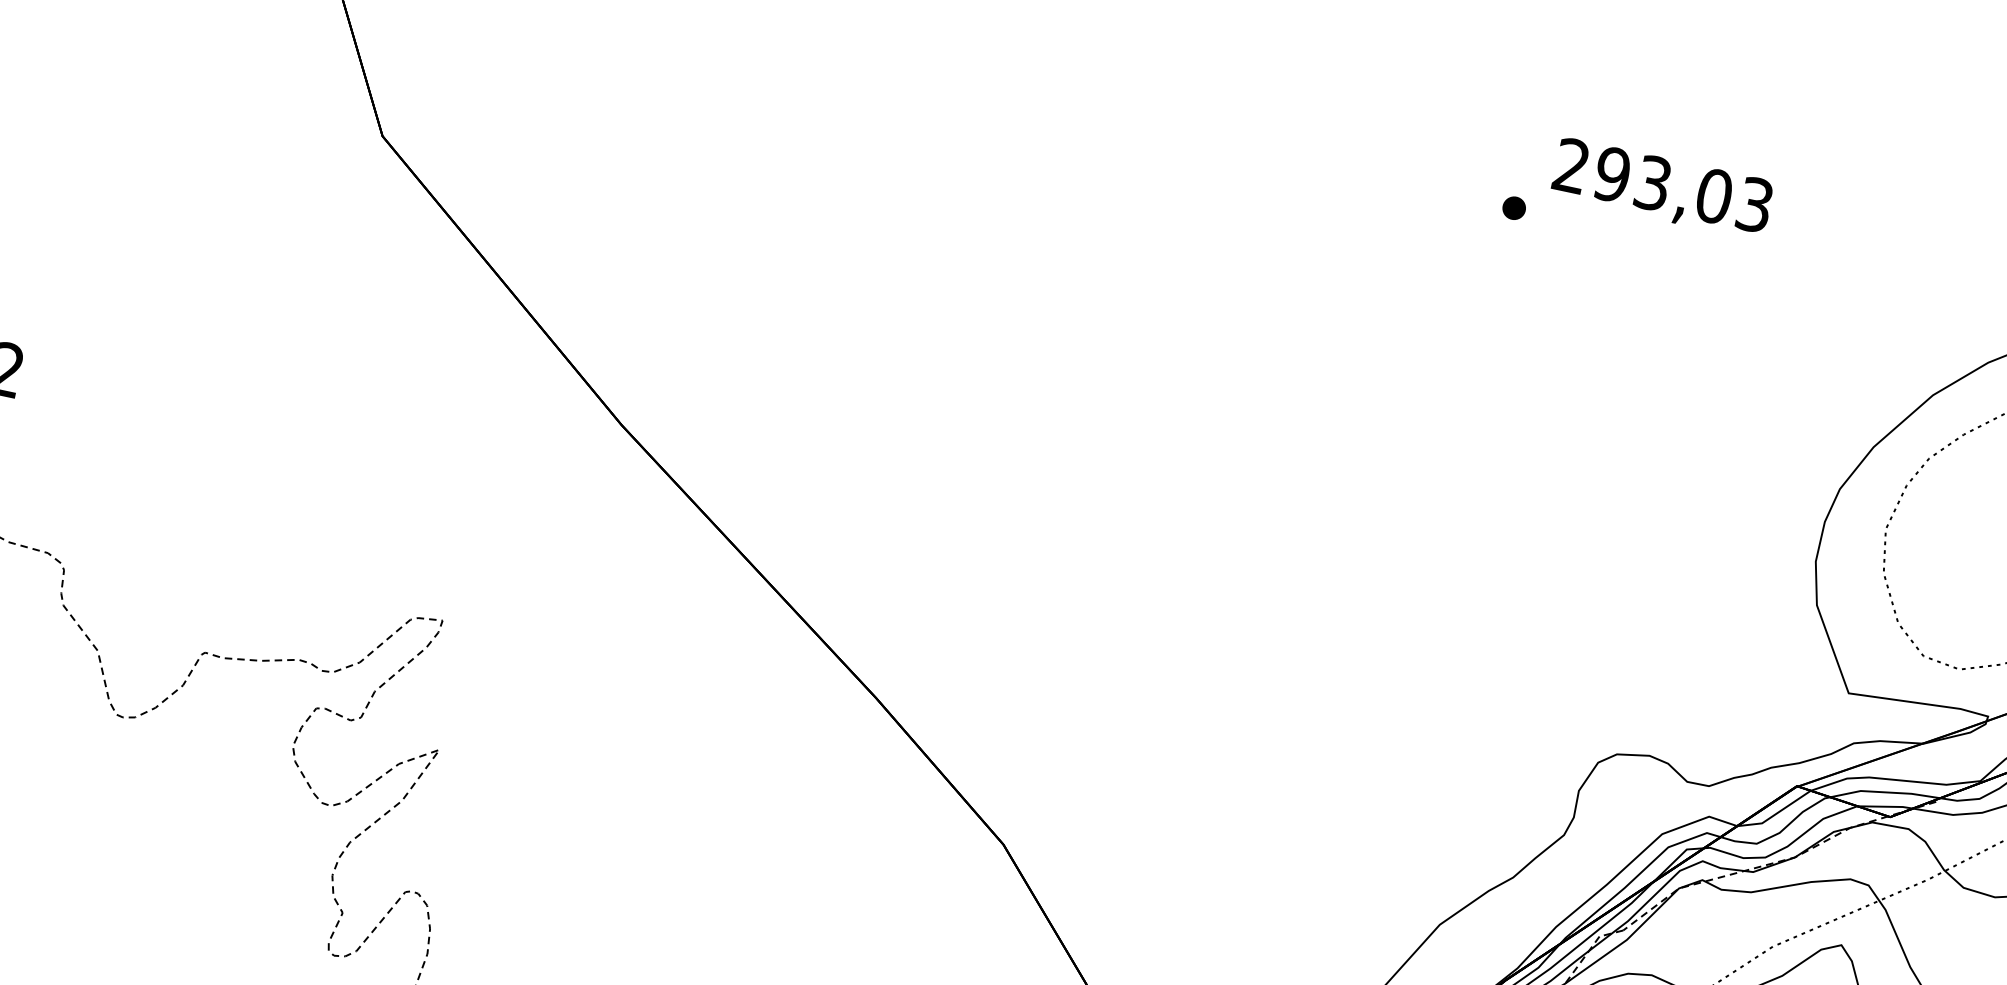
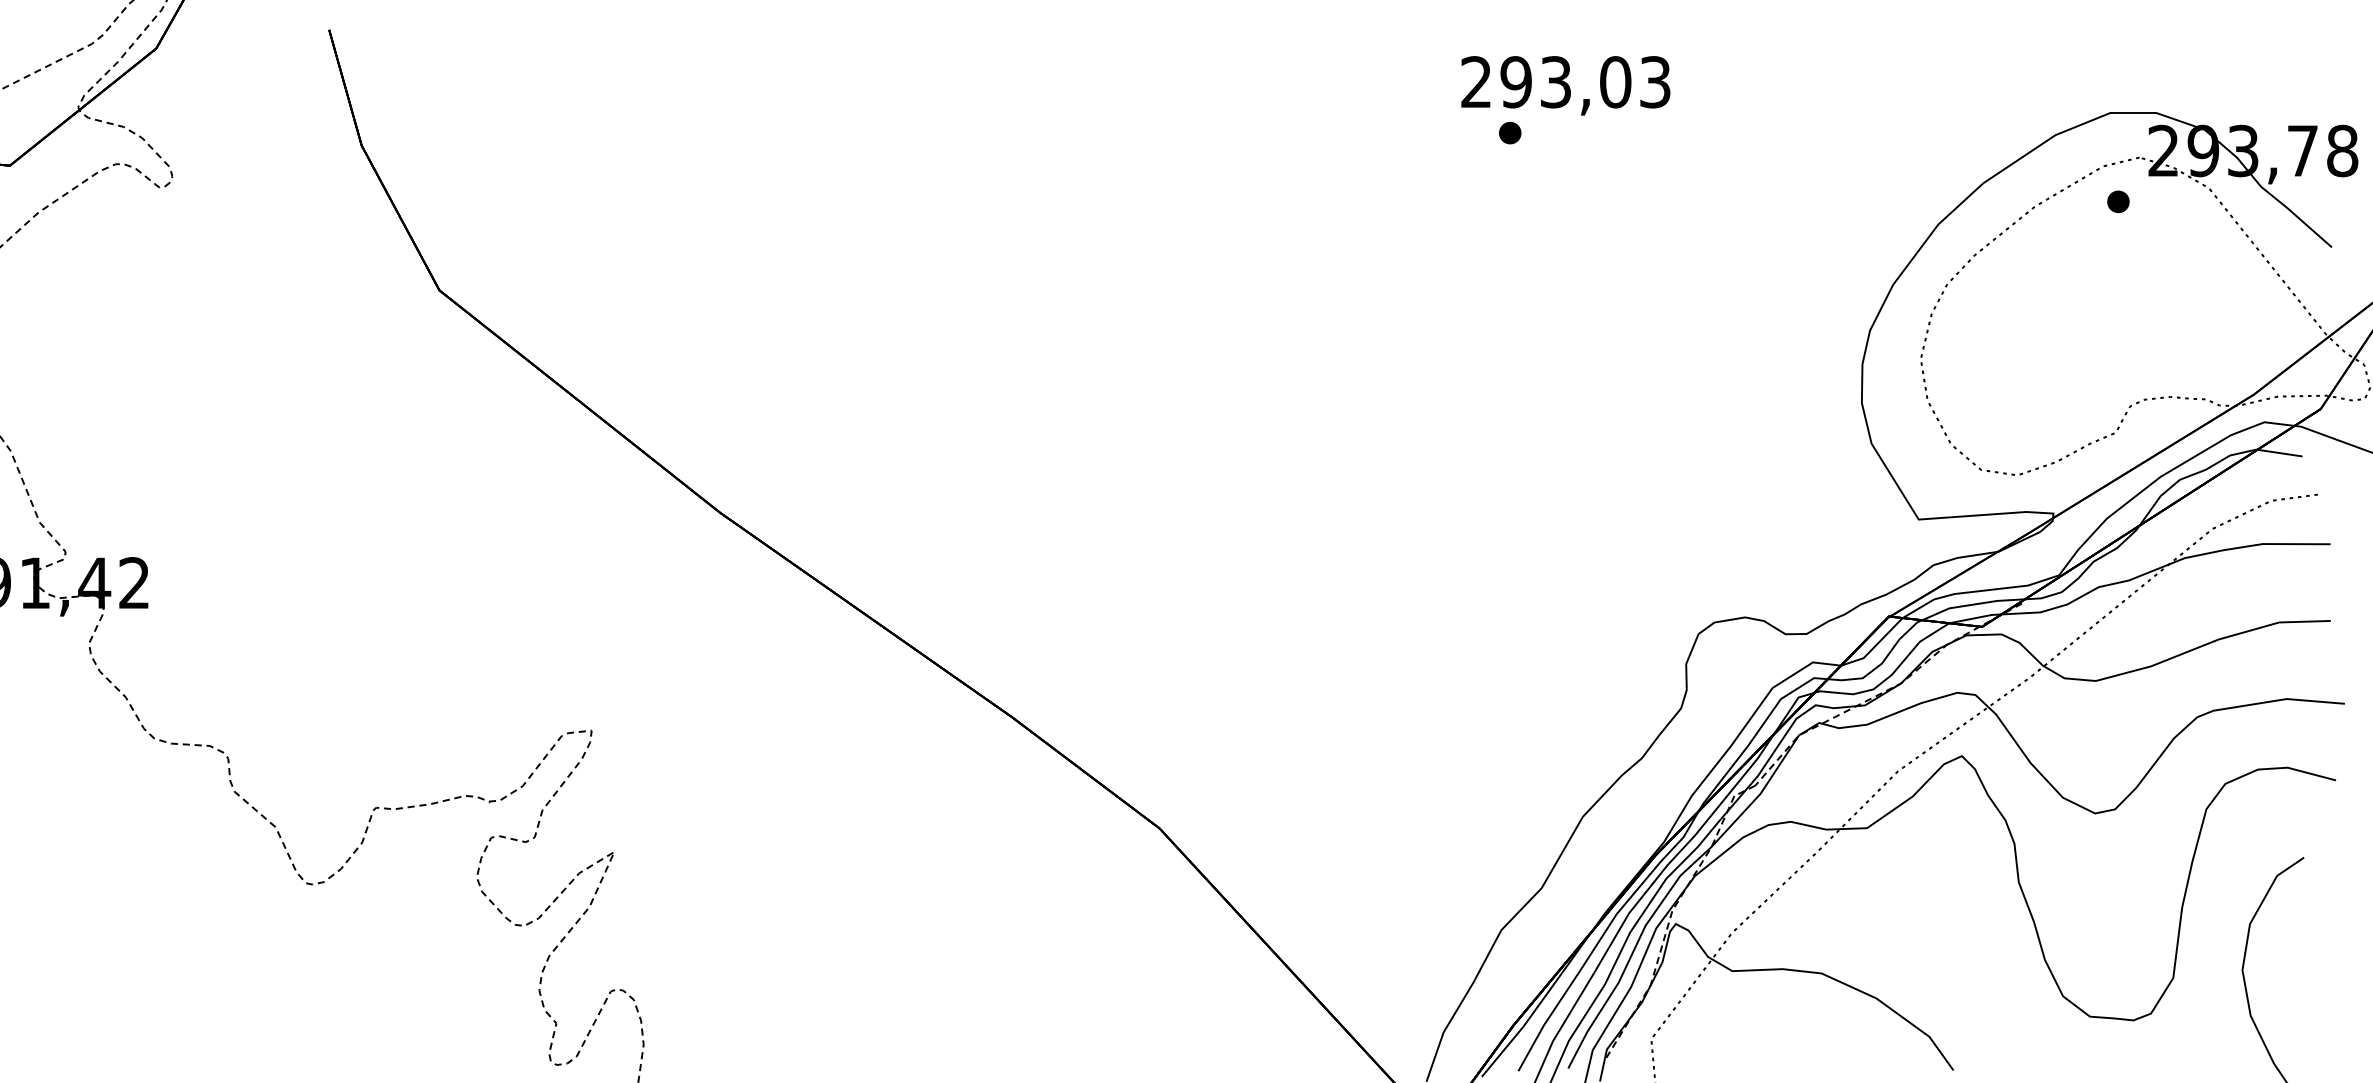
text: (1662, 188) -> (1565, 85), moved

